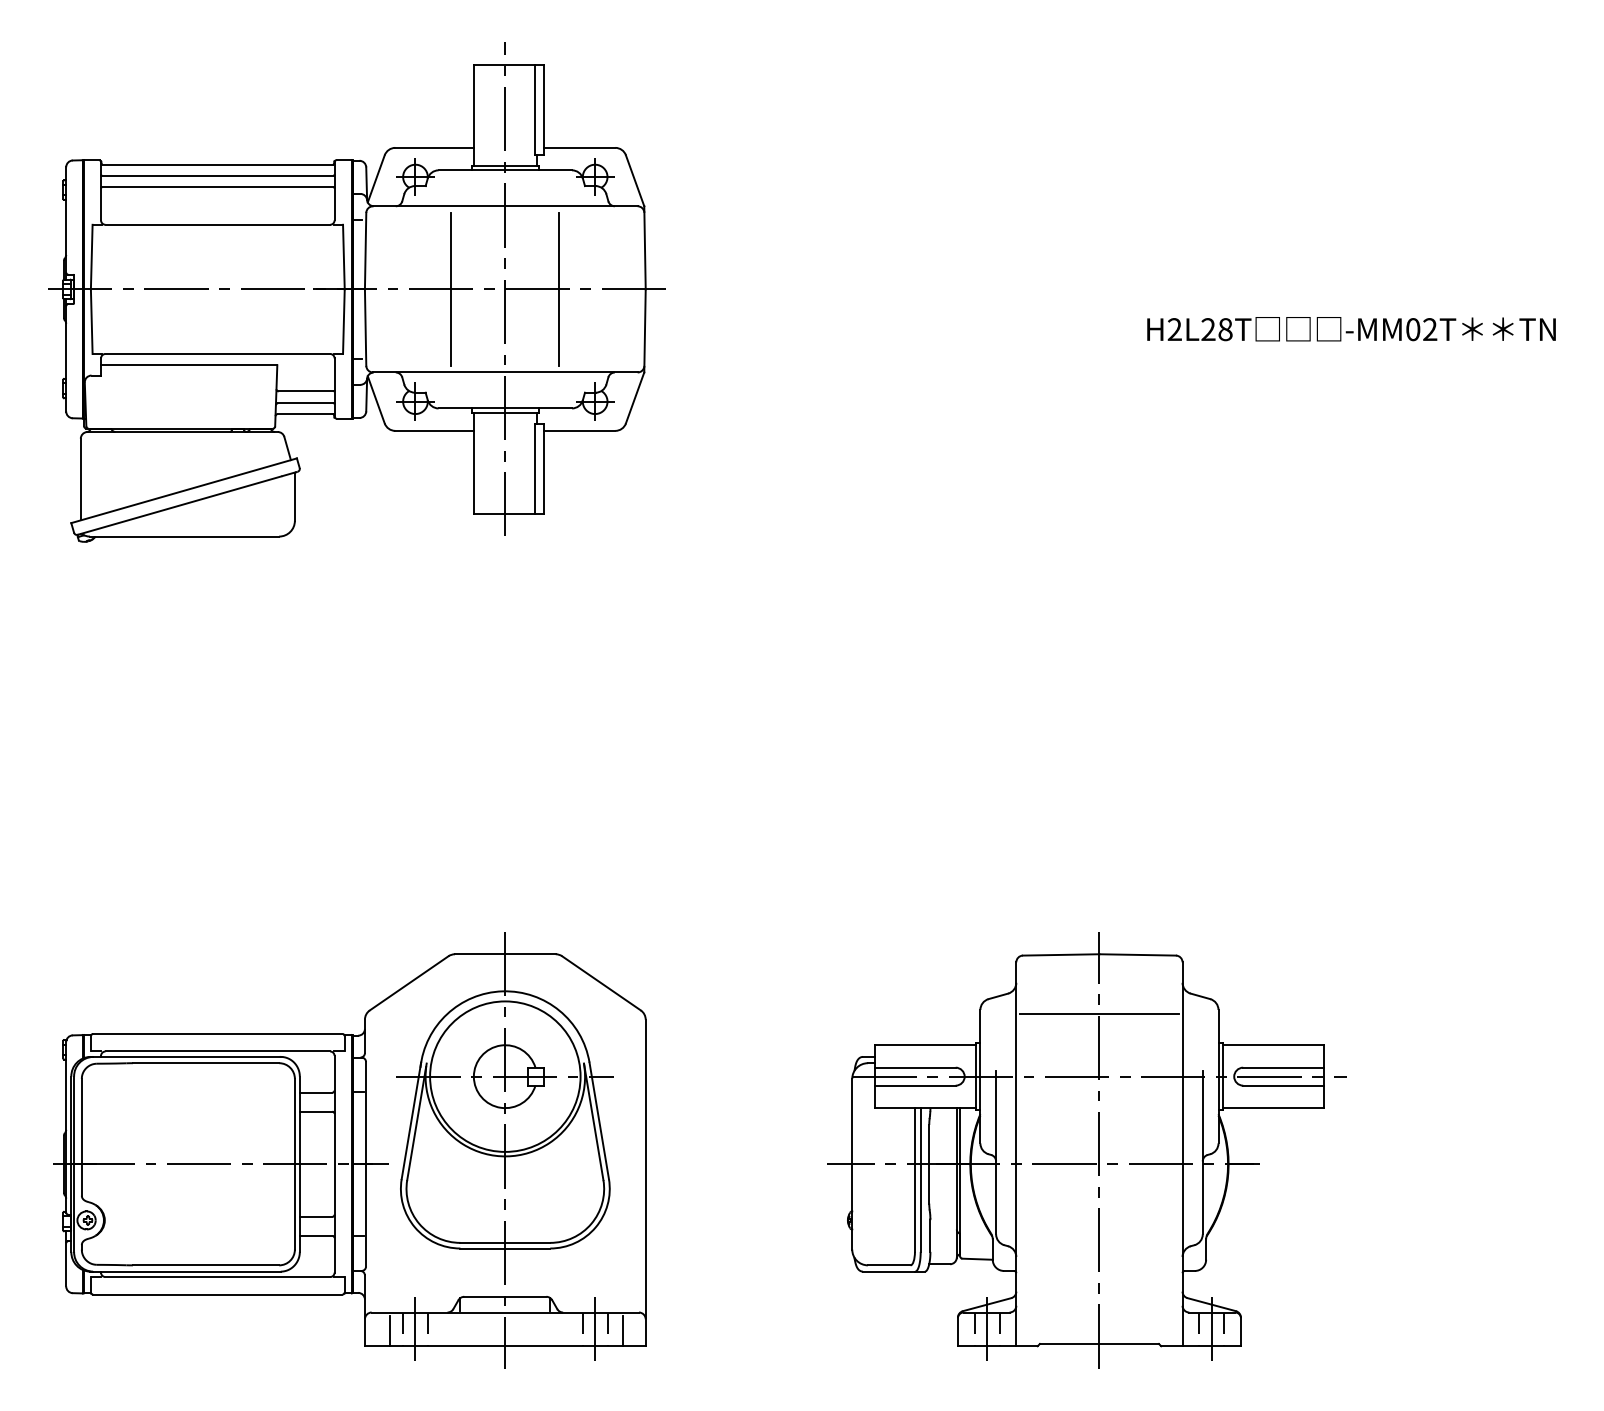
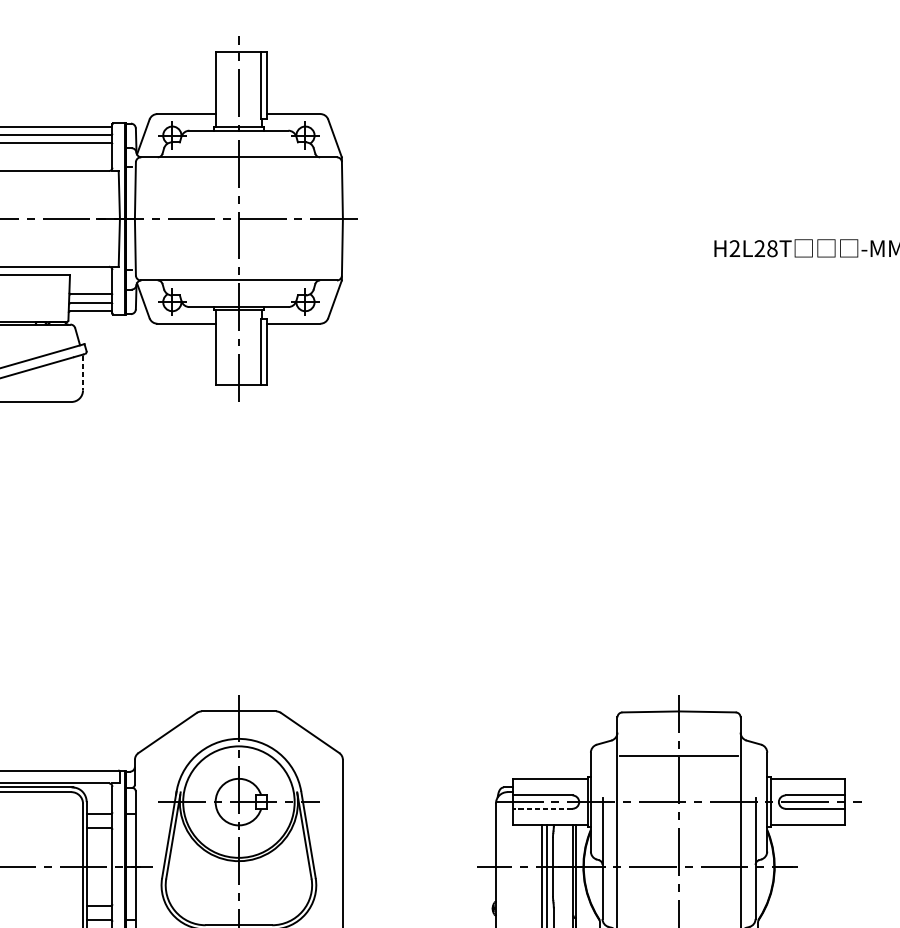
line: (451, 289) -> (199, 218), removed
line: (559, 289) -> (279, 218), removed
line: (294, 497) -> (82, 373), solid -> dashed
line: (914, 1085) -> (542, 808), solid -> dashed

